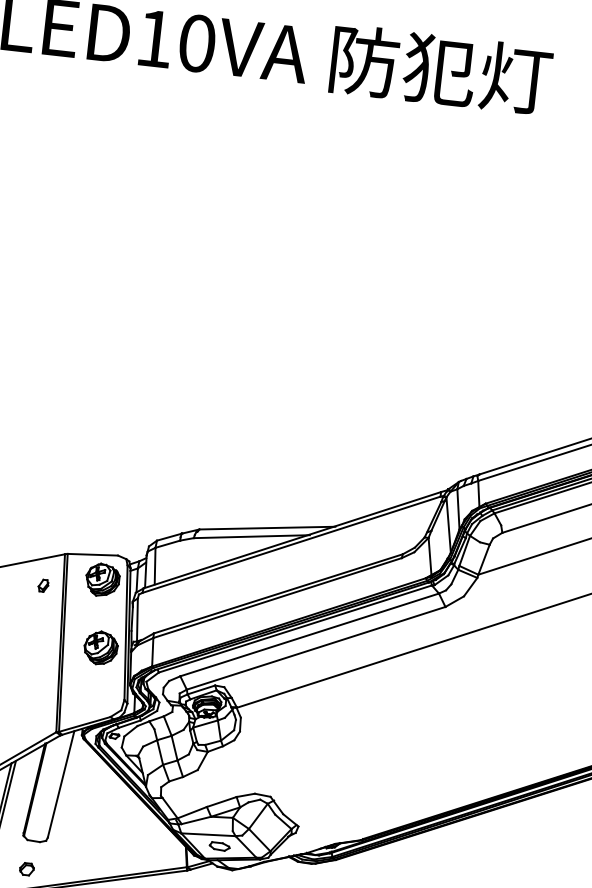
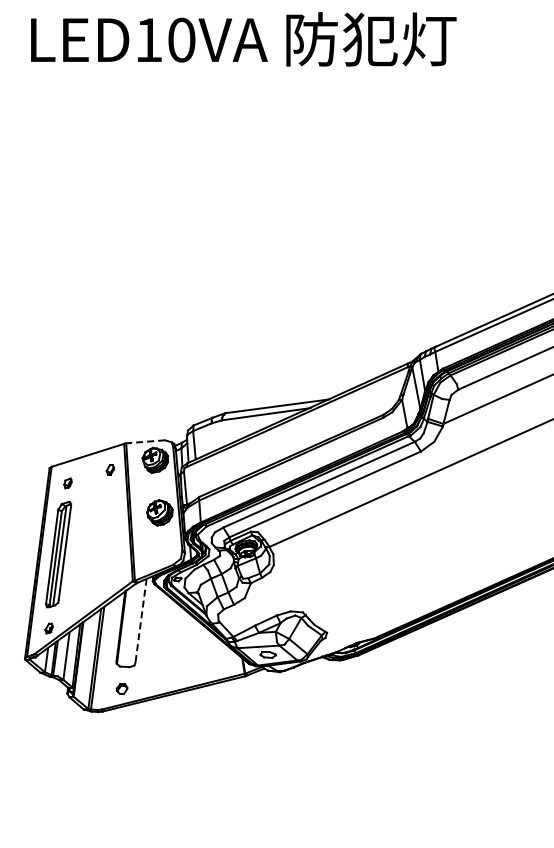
line: (92, 554) -> (145, 441), solid -> dashed
line: (61, 783) -> (141, 620), solid -> dashed

